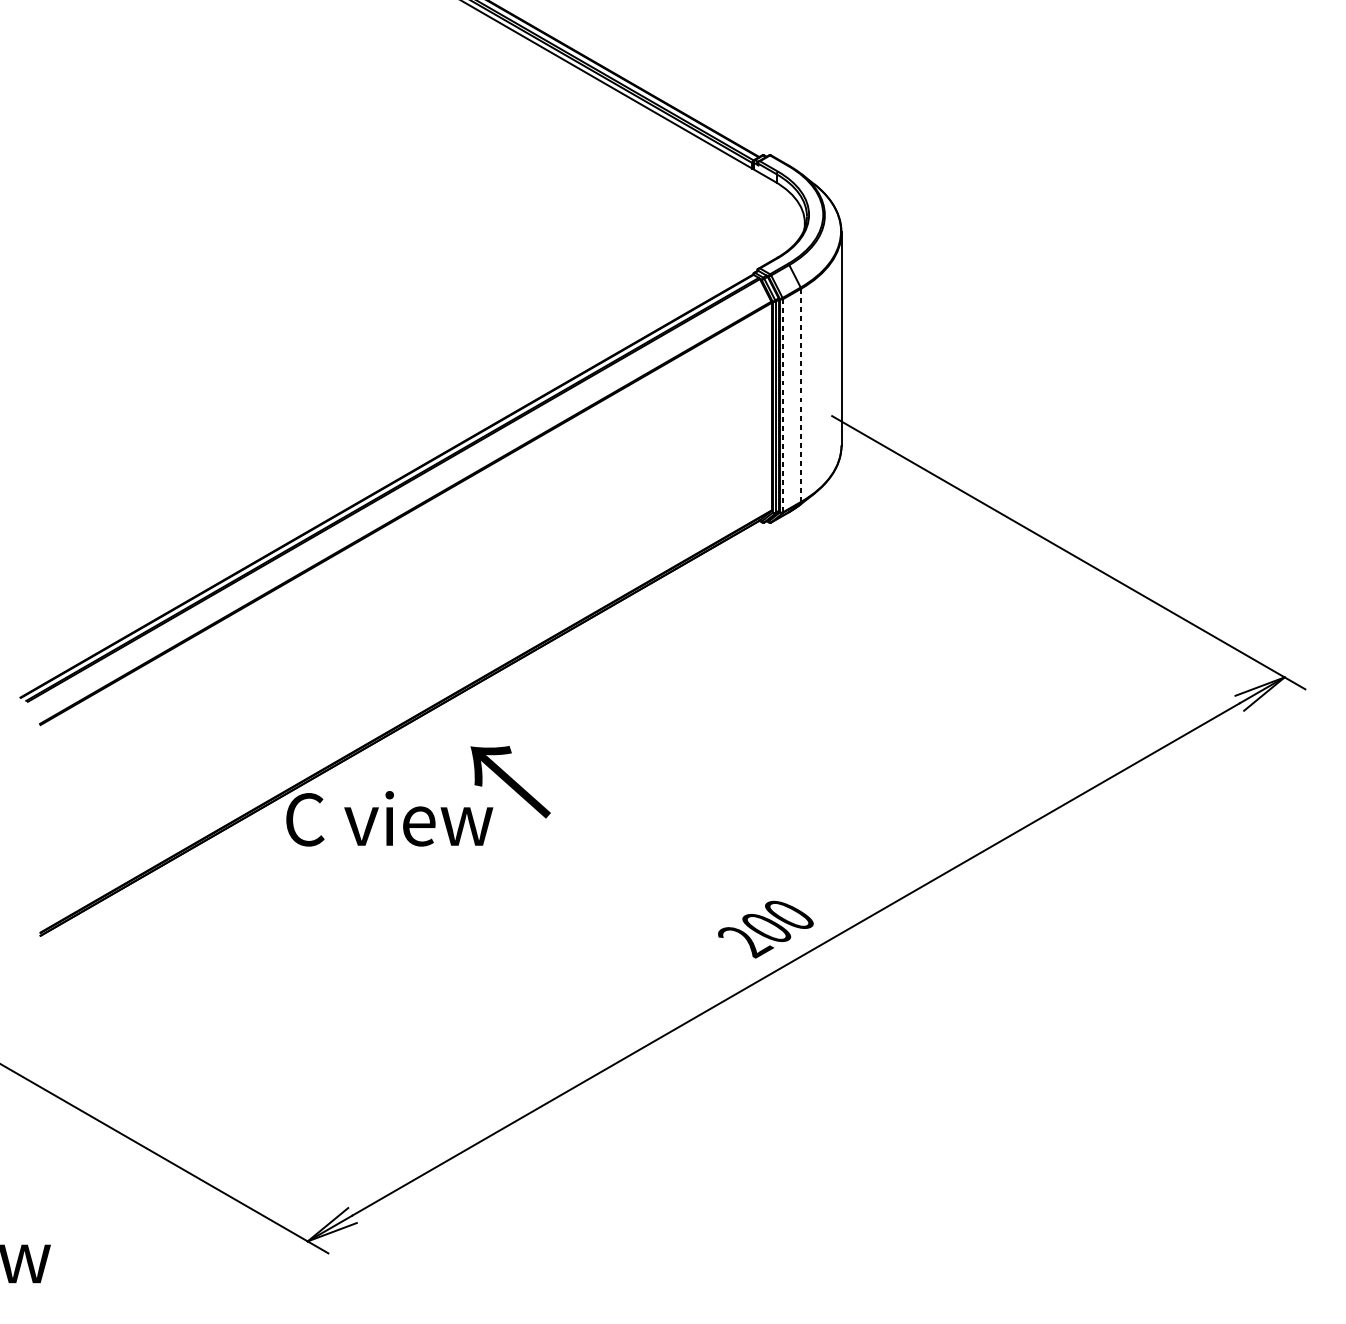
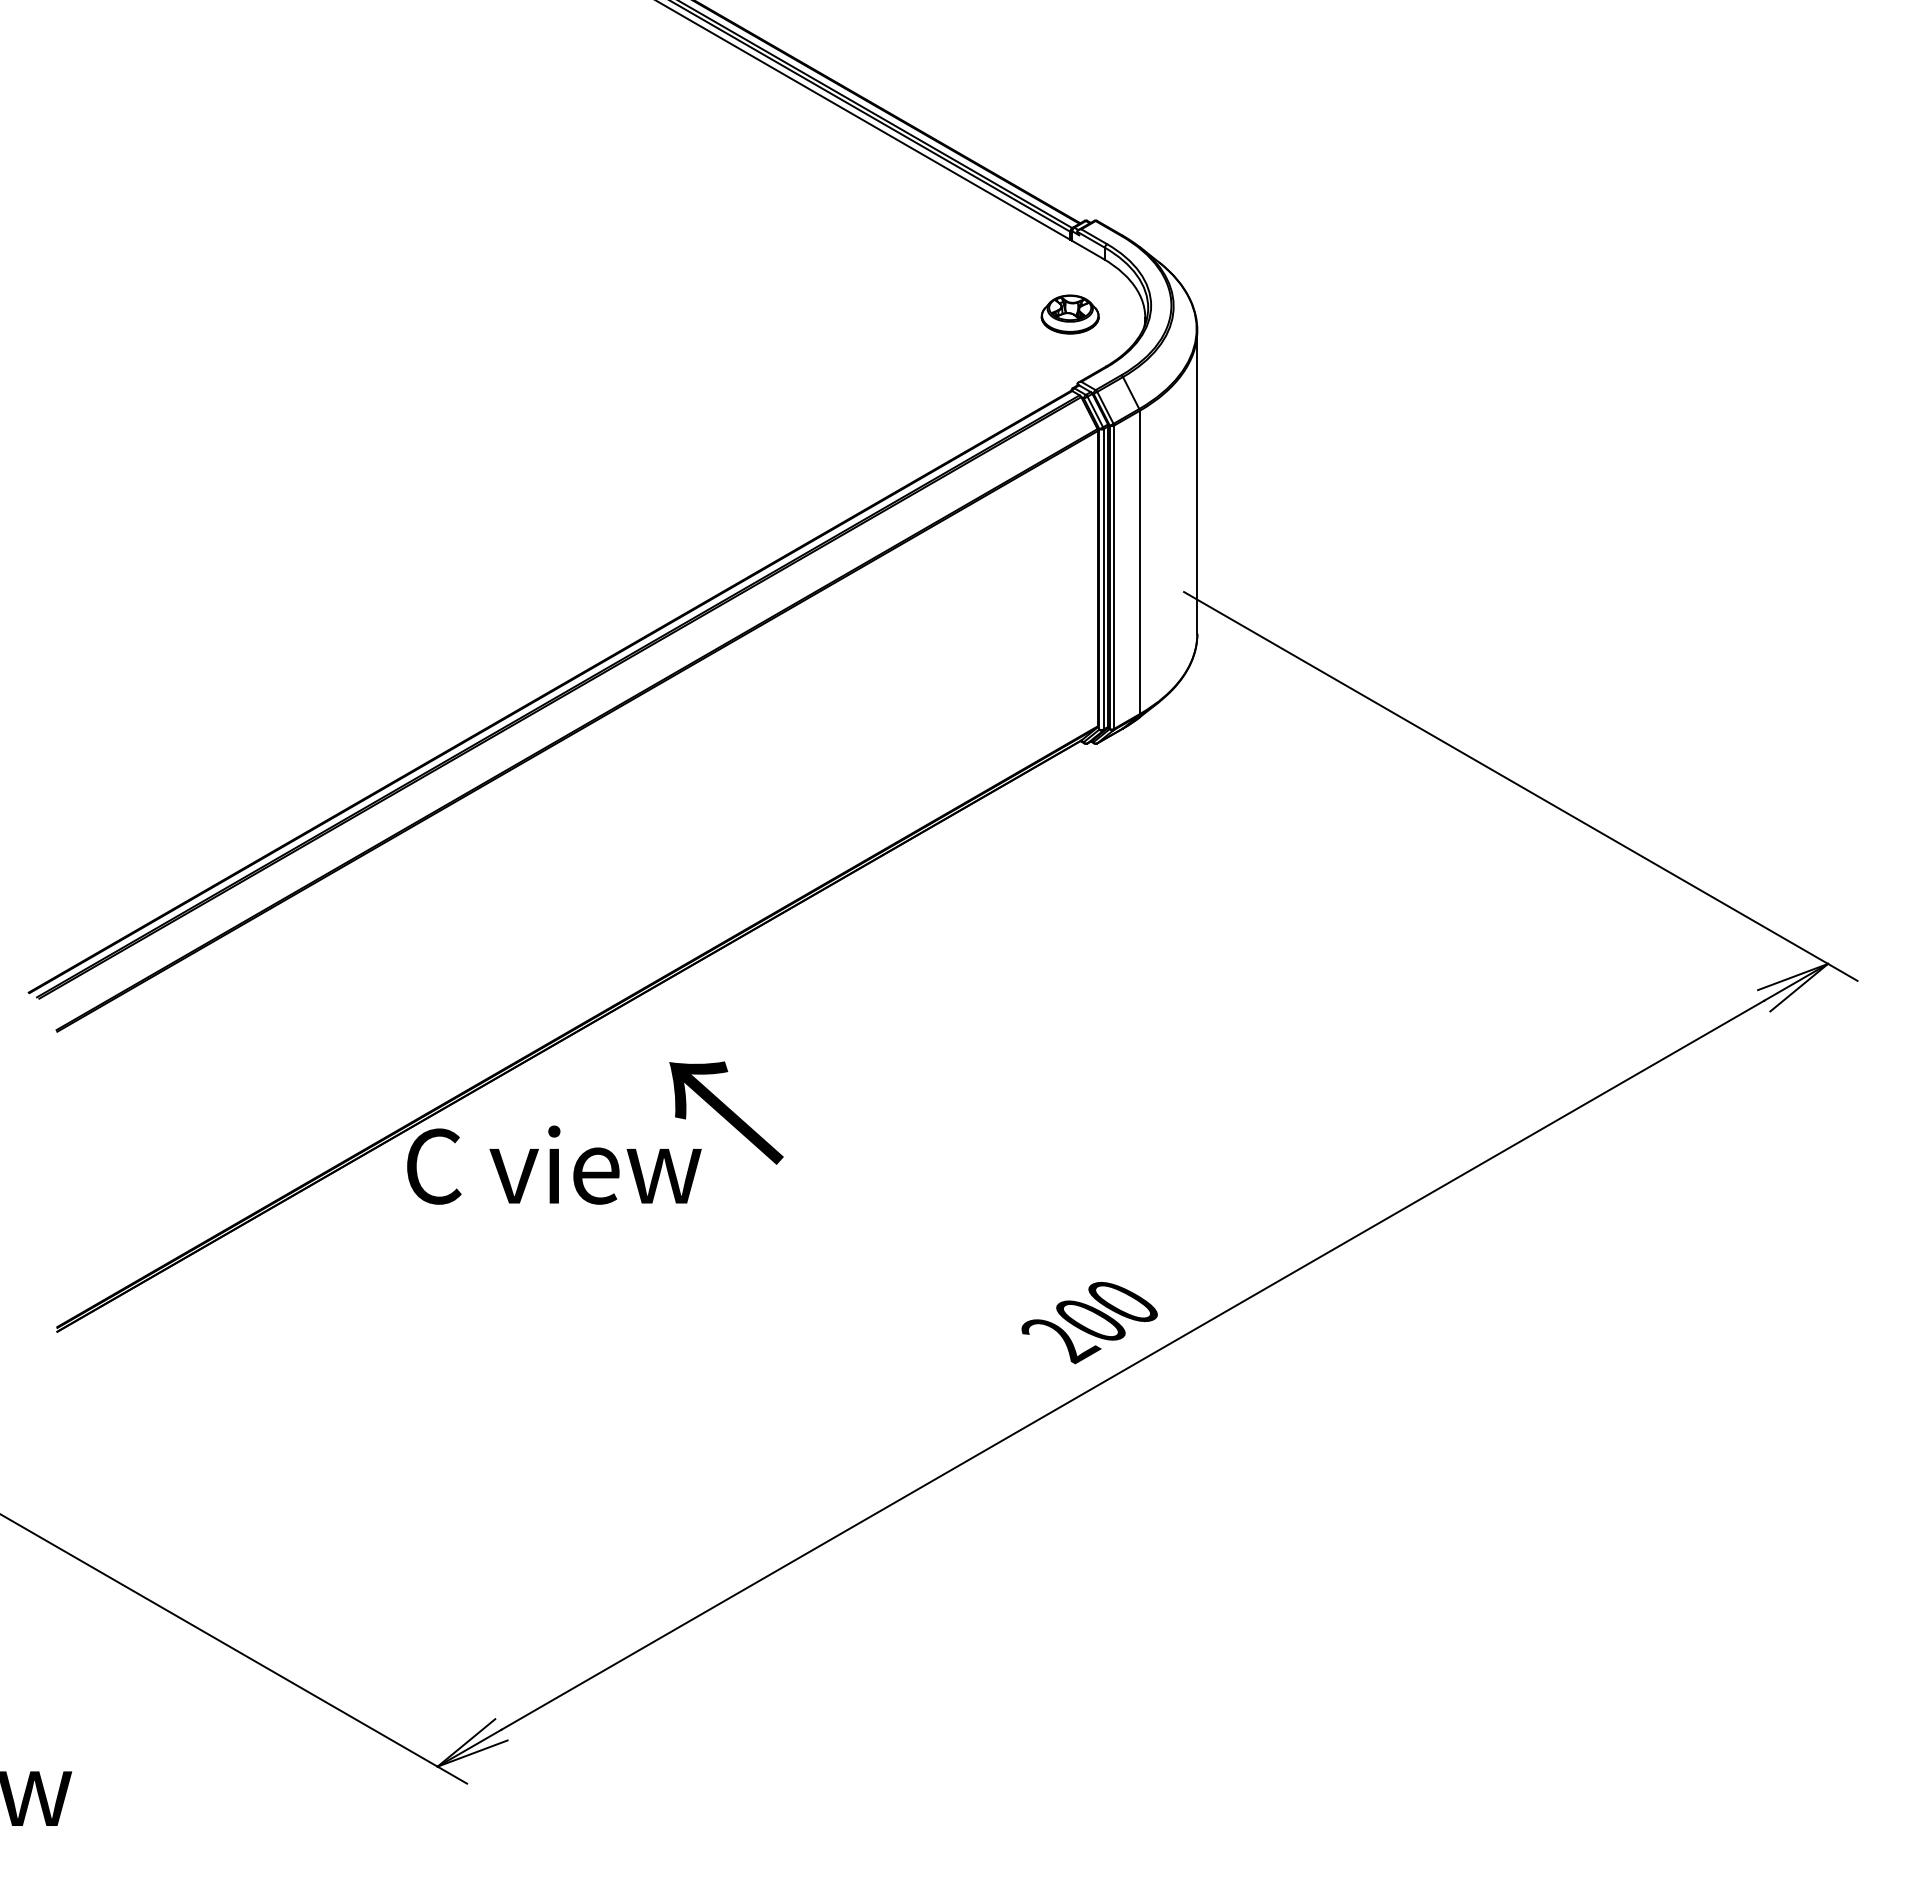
part: (751, 221) -> (1069, 314), added
line: (800, 395) -> (1139, 562), dashed -> solid
line: (783, 405) -> (1114, 577), dashed -> solid

